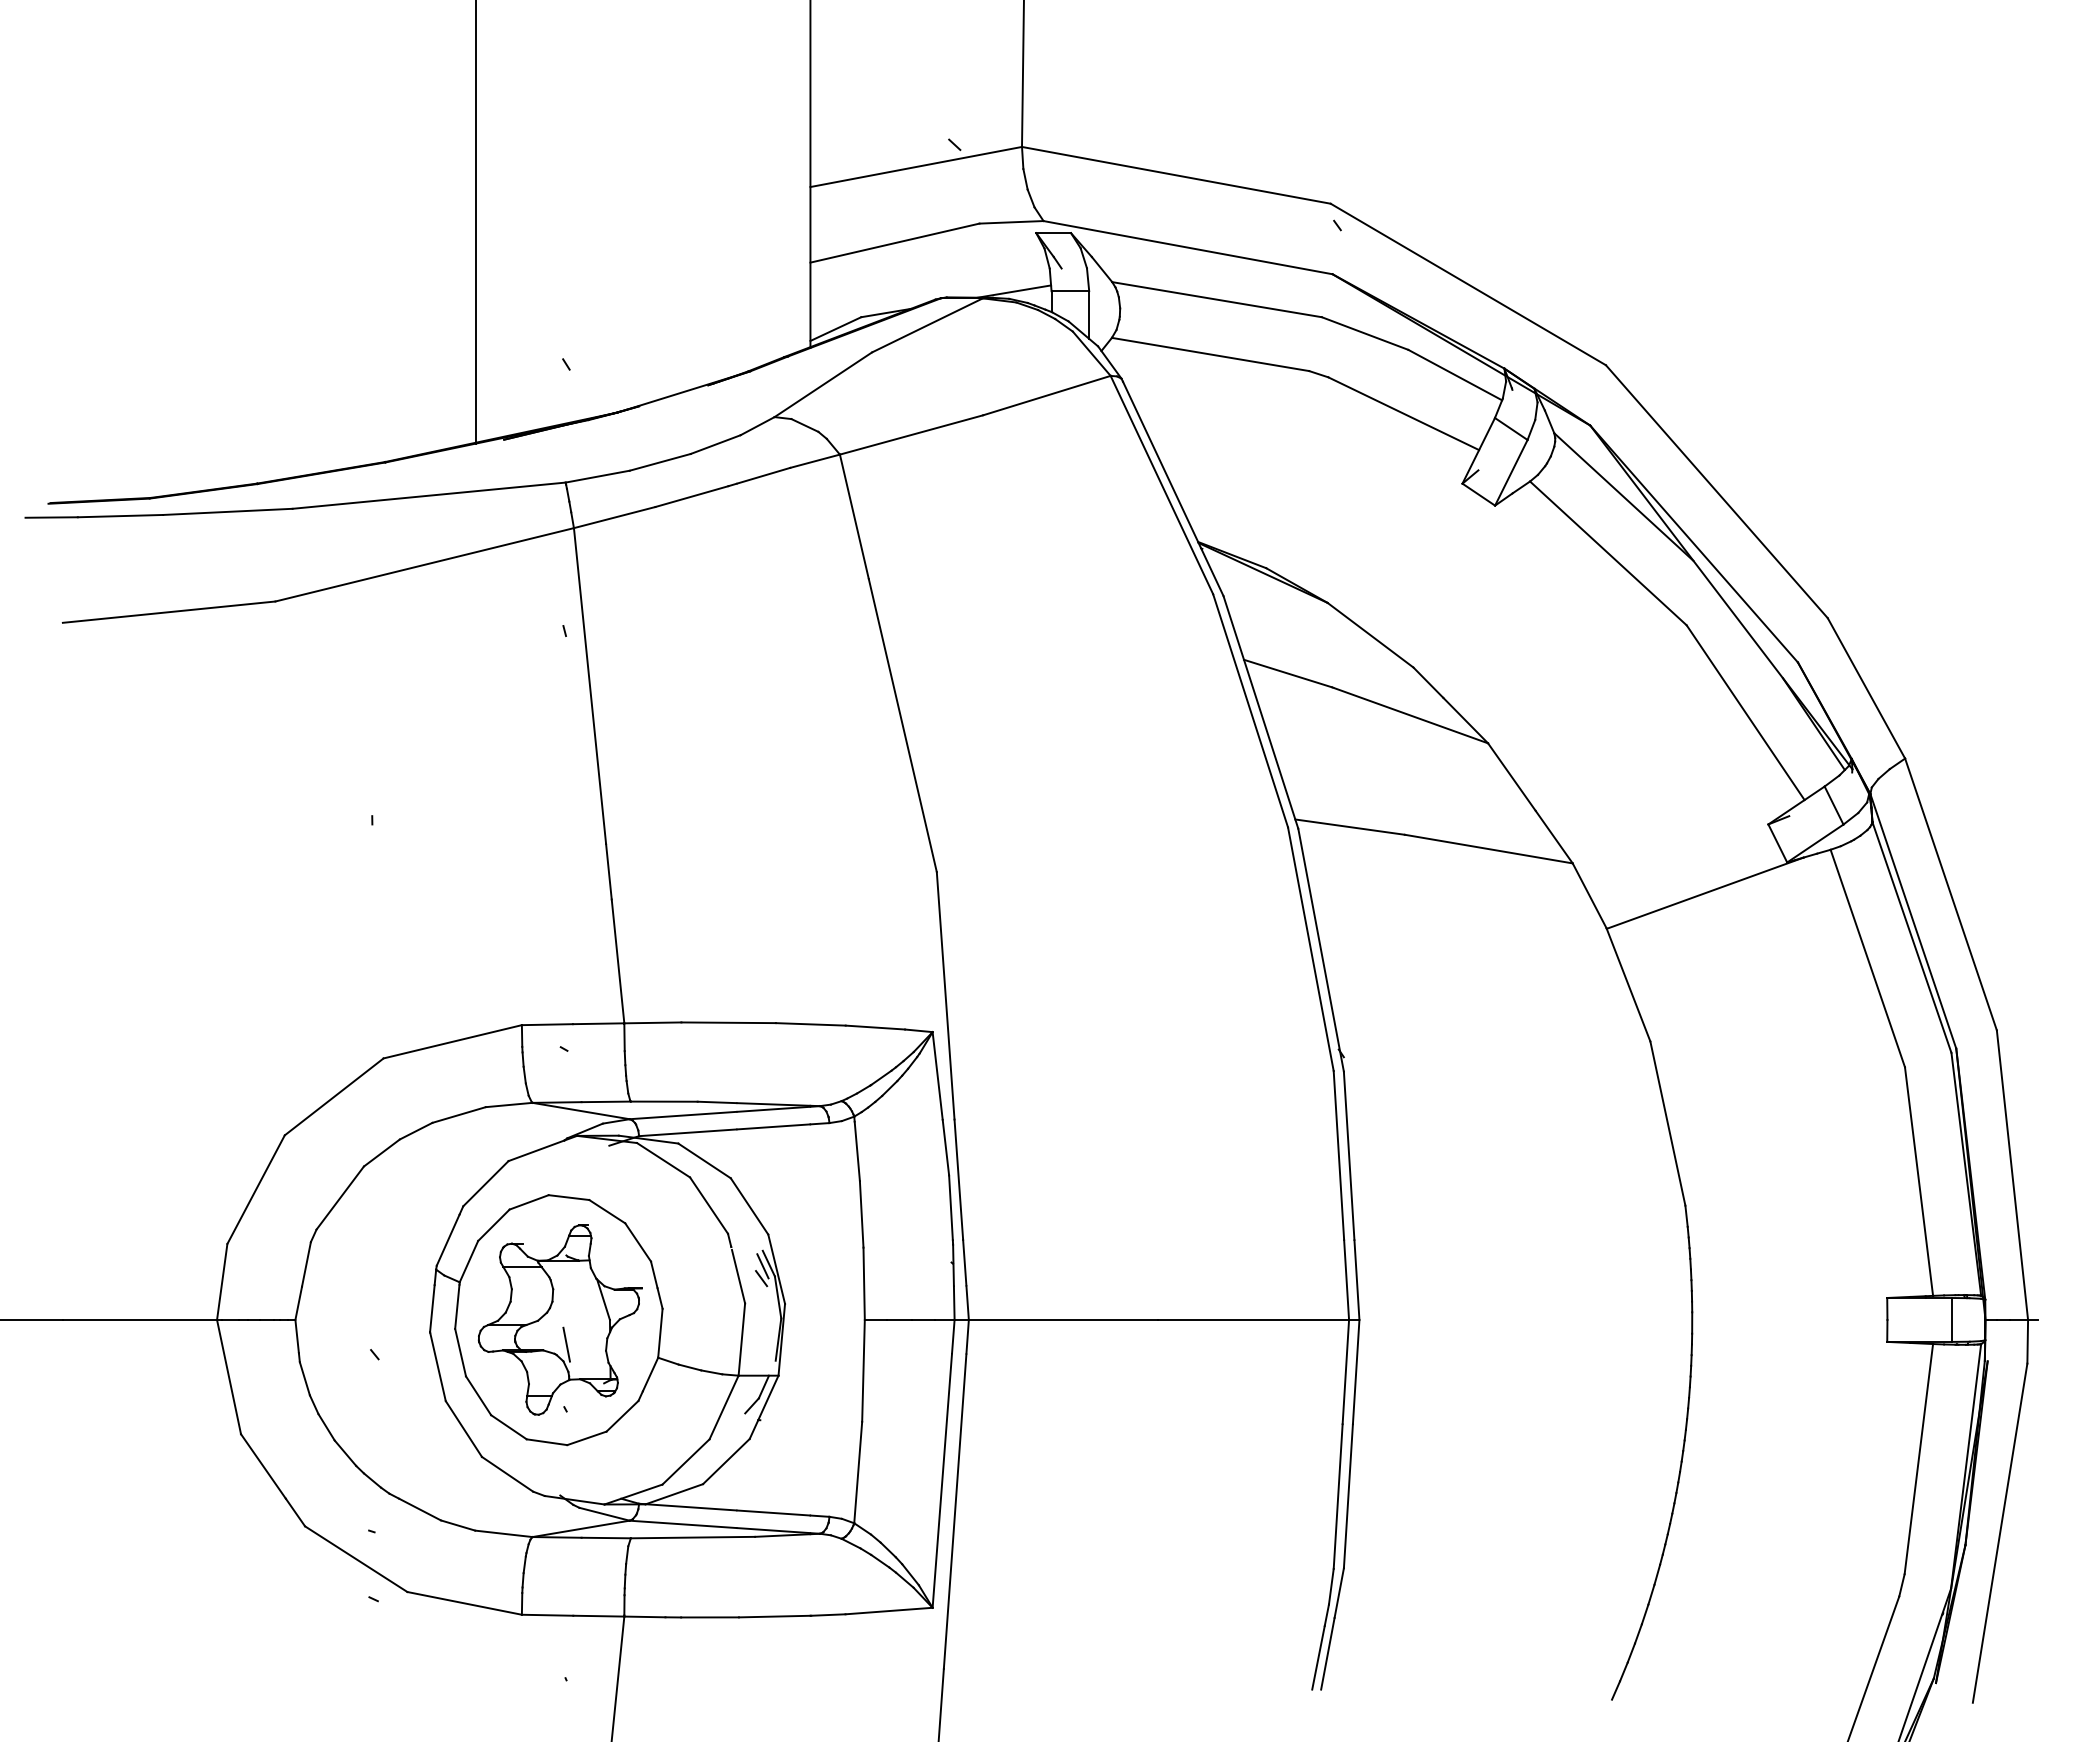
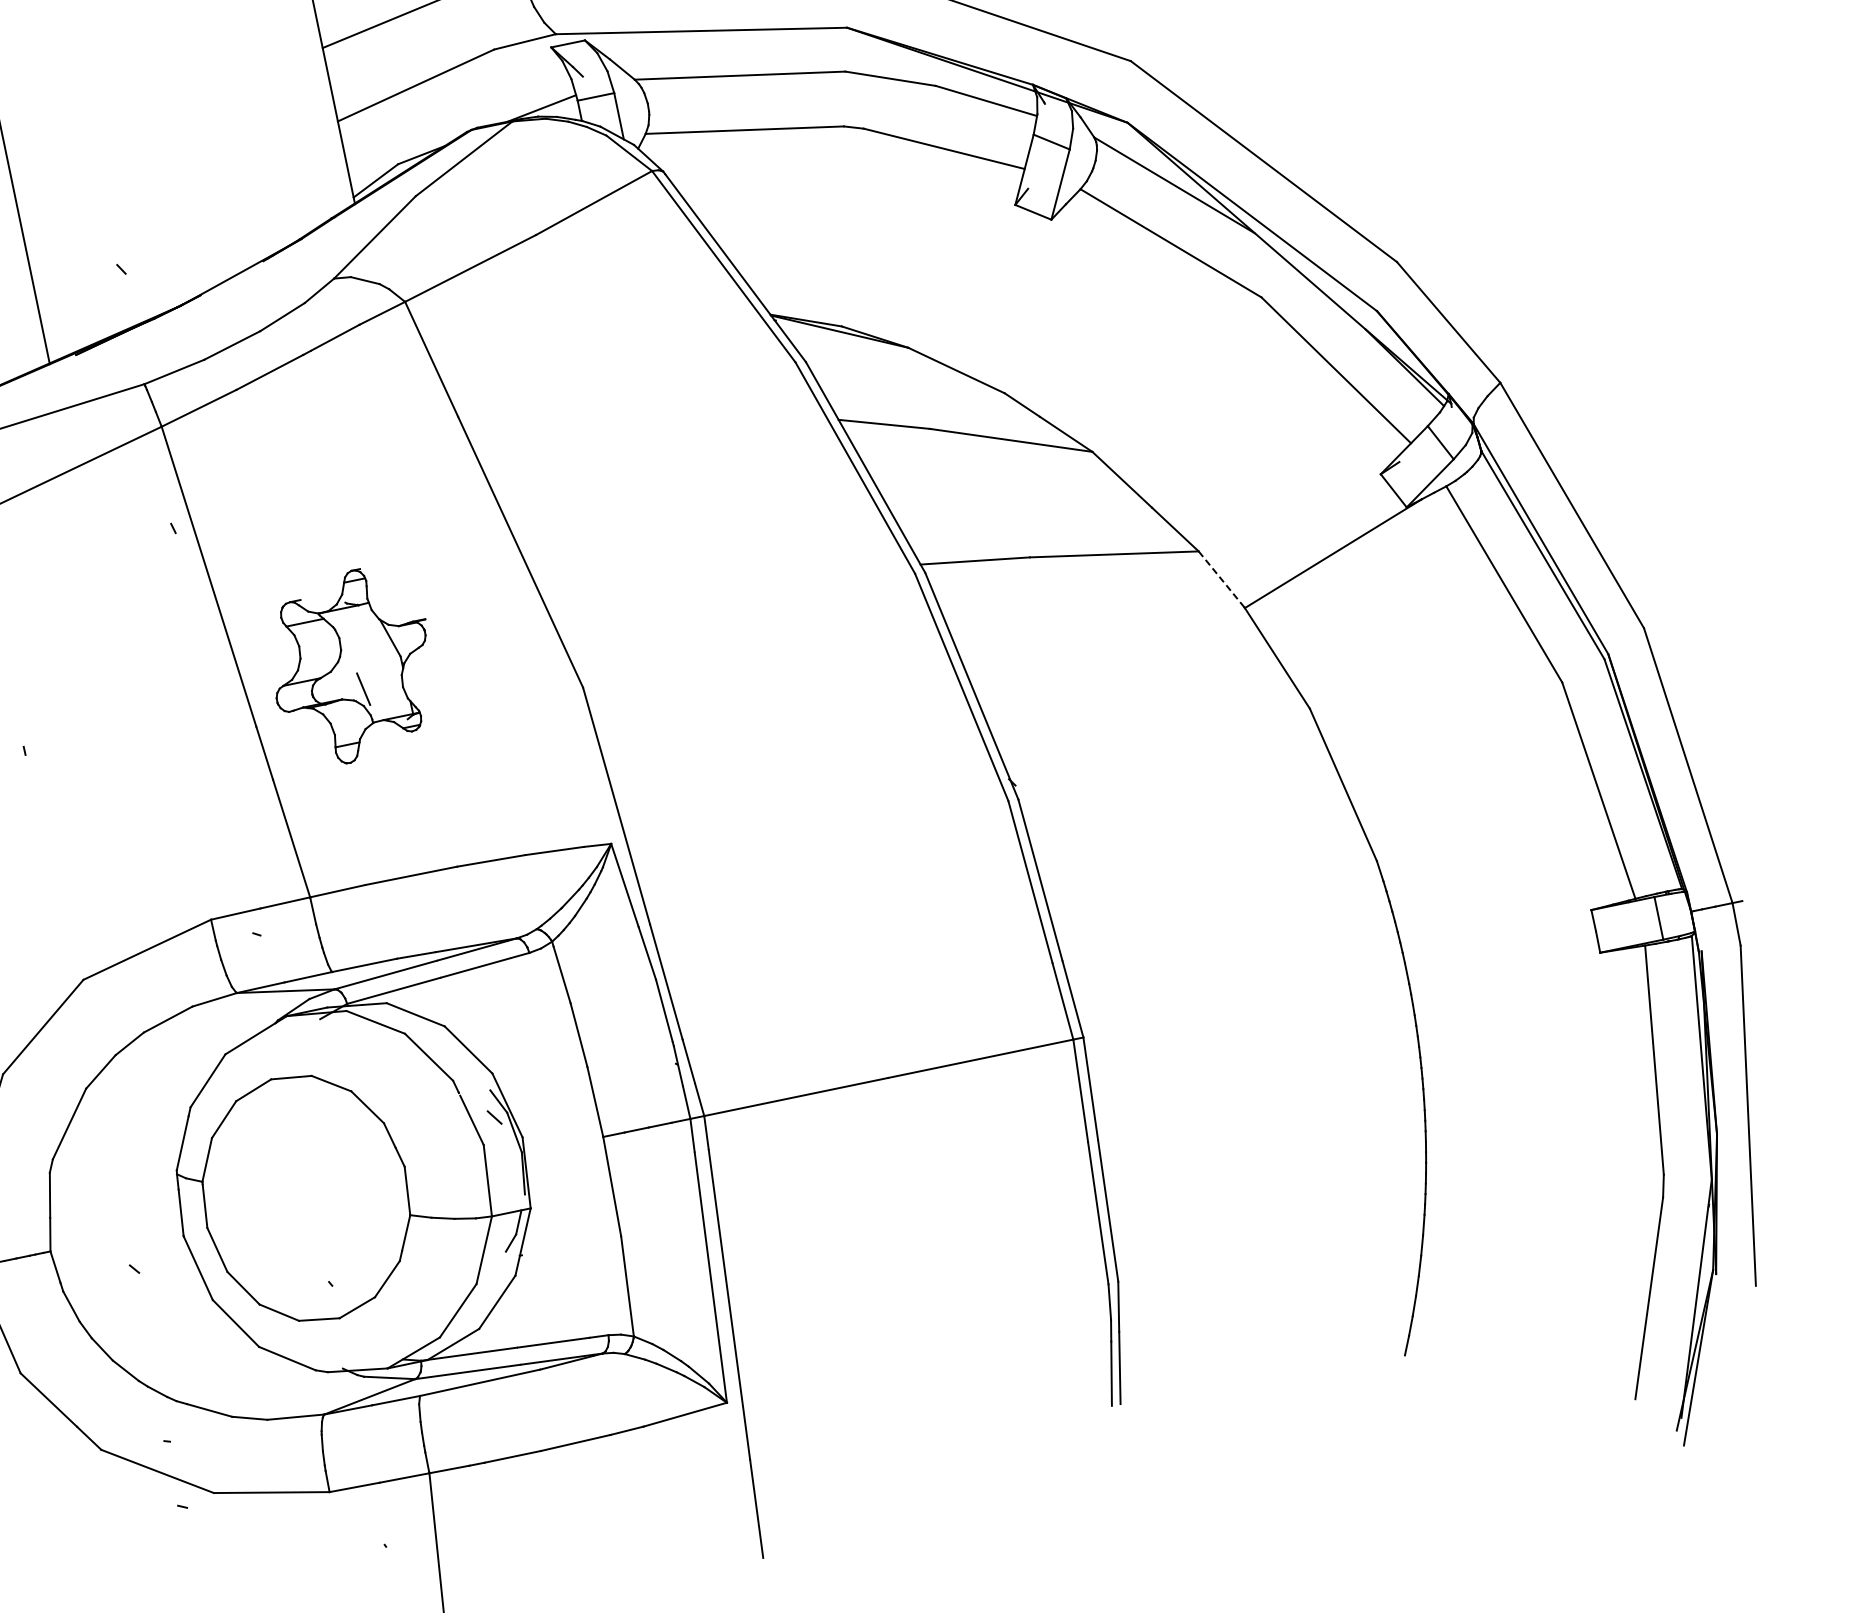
line: (1589, 895) -> (1221, 579), solid -> dashed
line: (762, 1266) -> (493, 1105), removed
part: (559, 1319) -> (351, 666), moved

